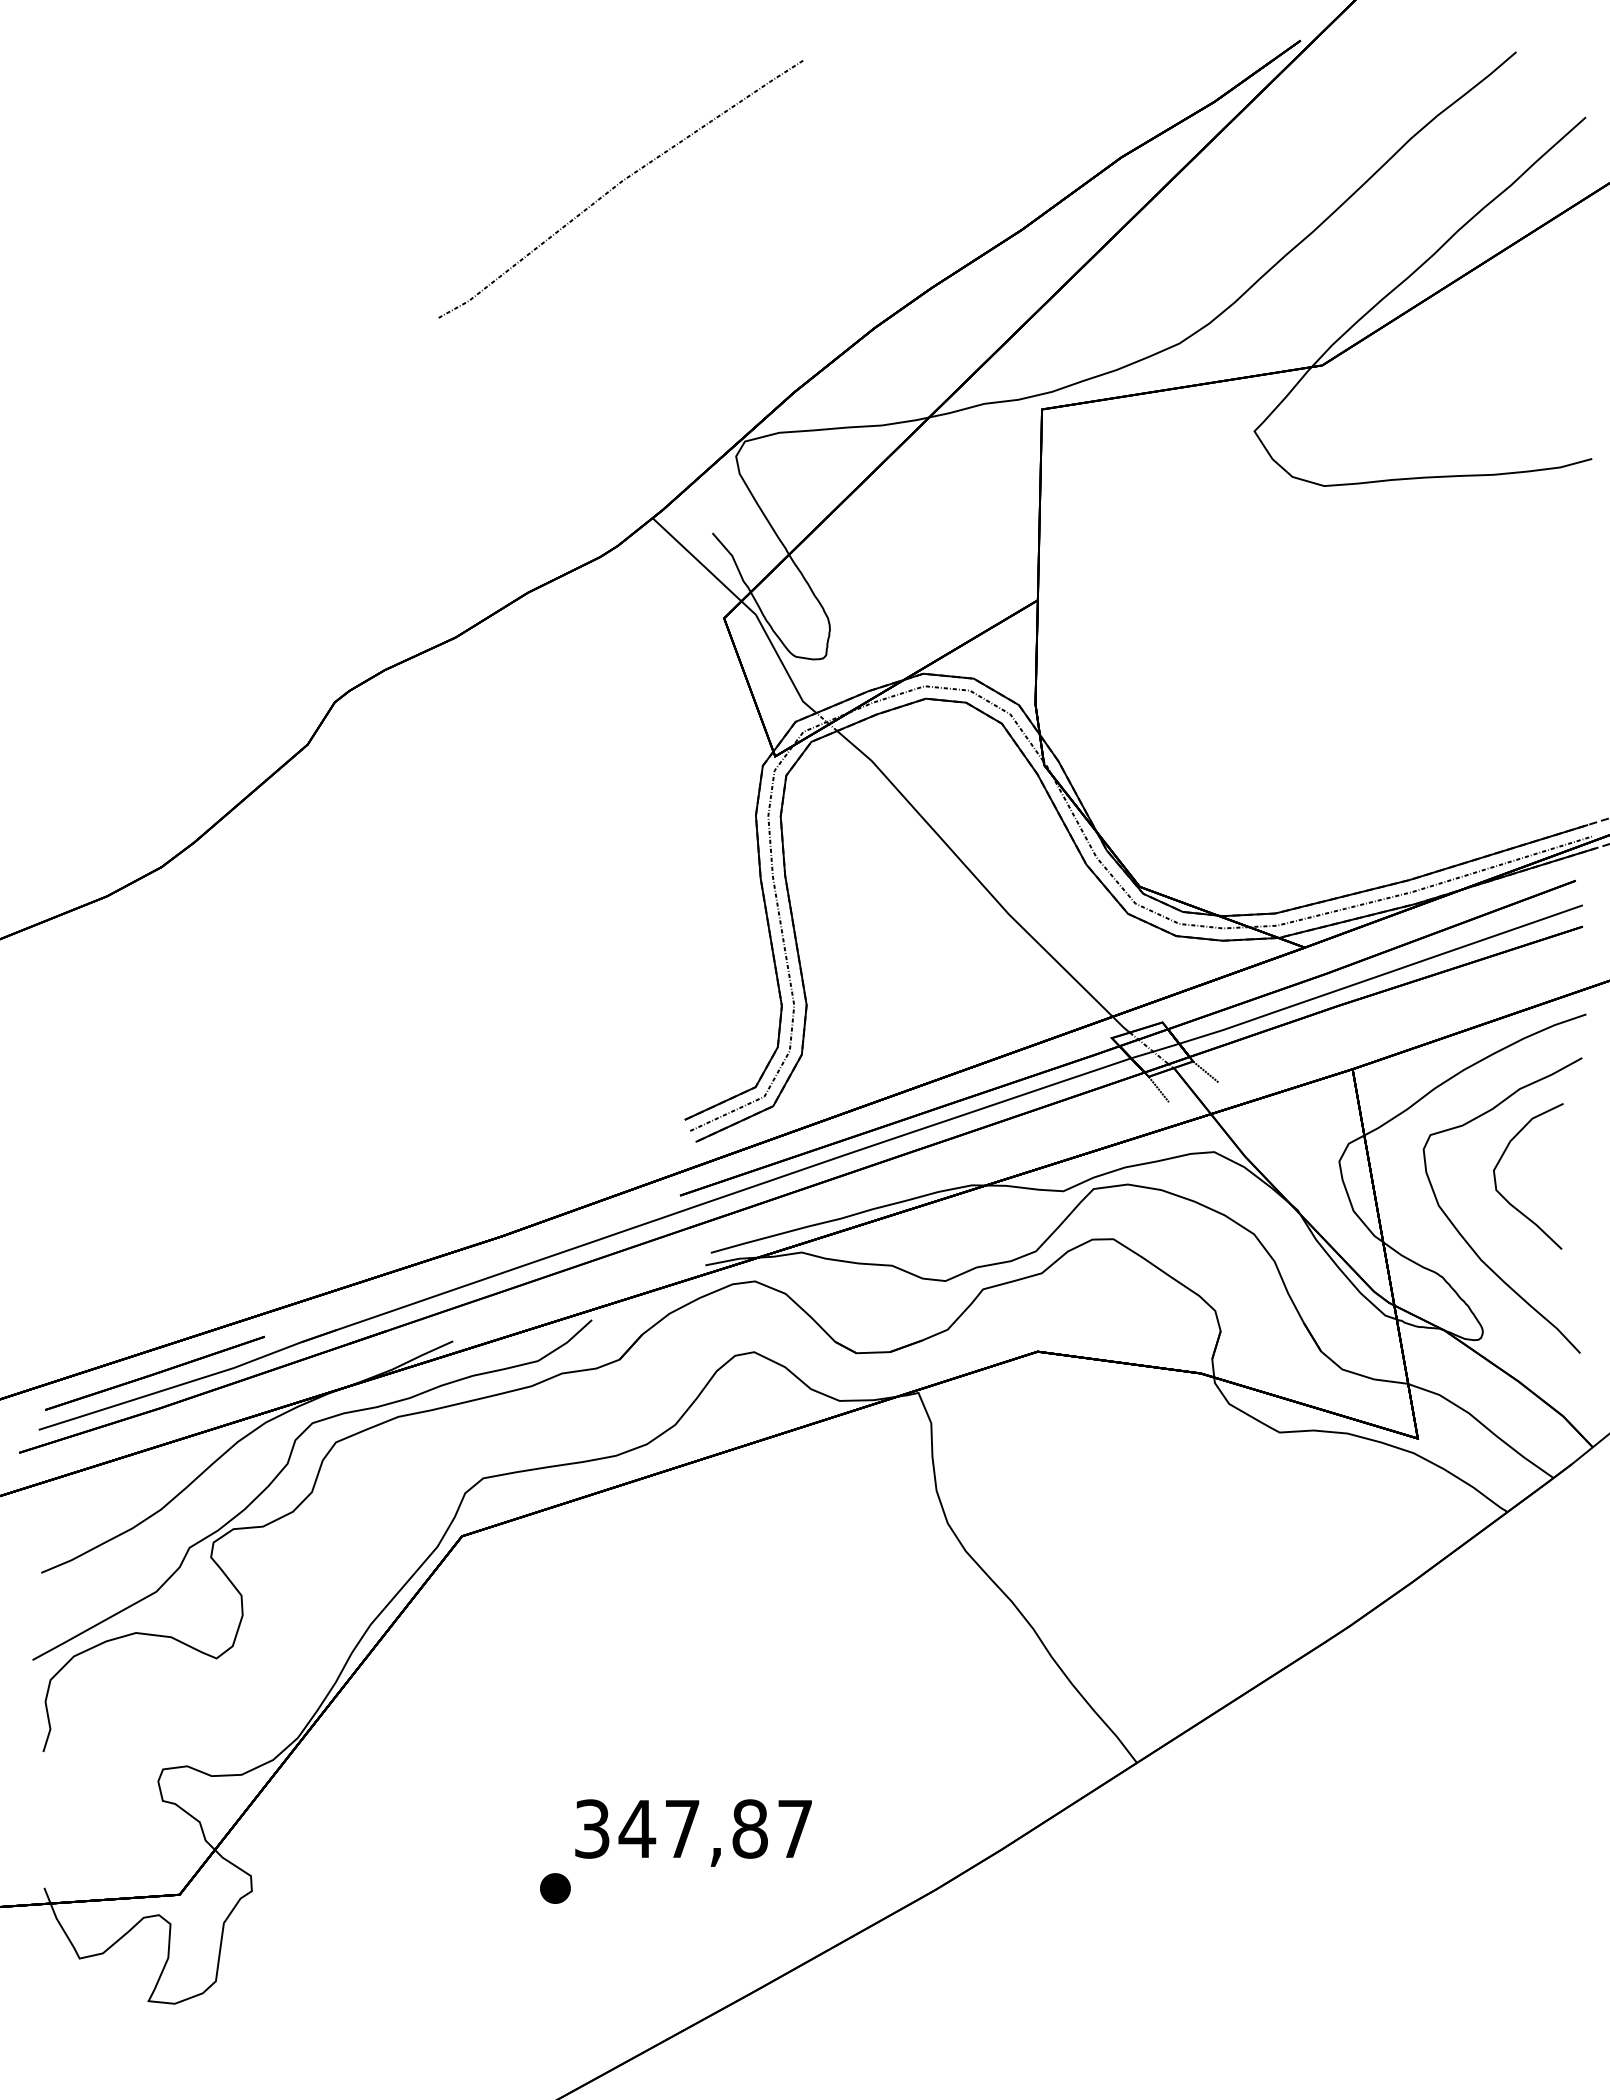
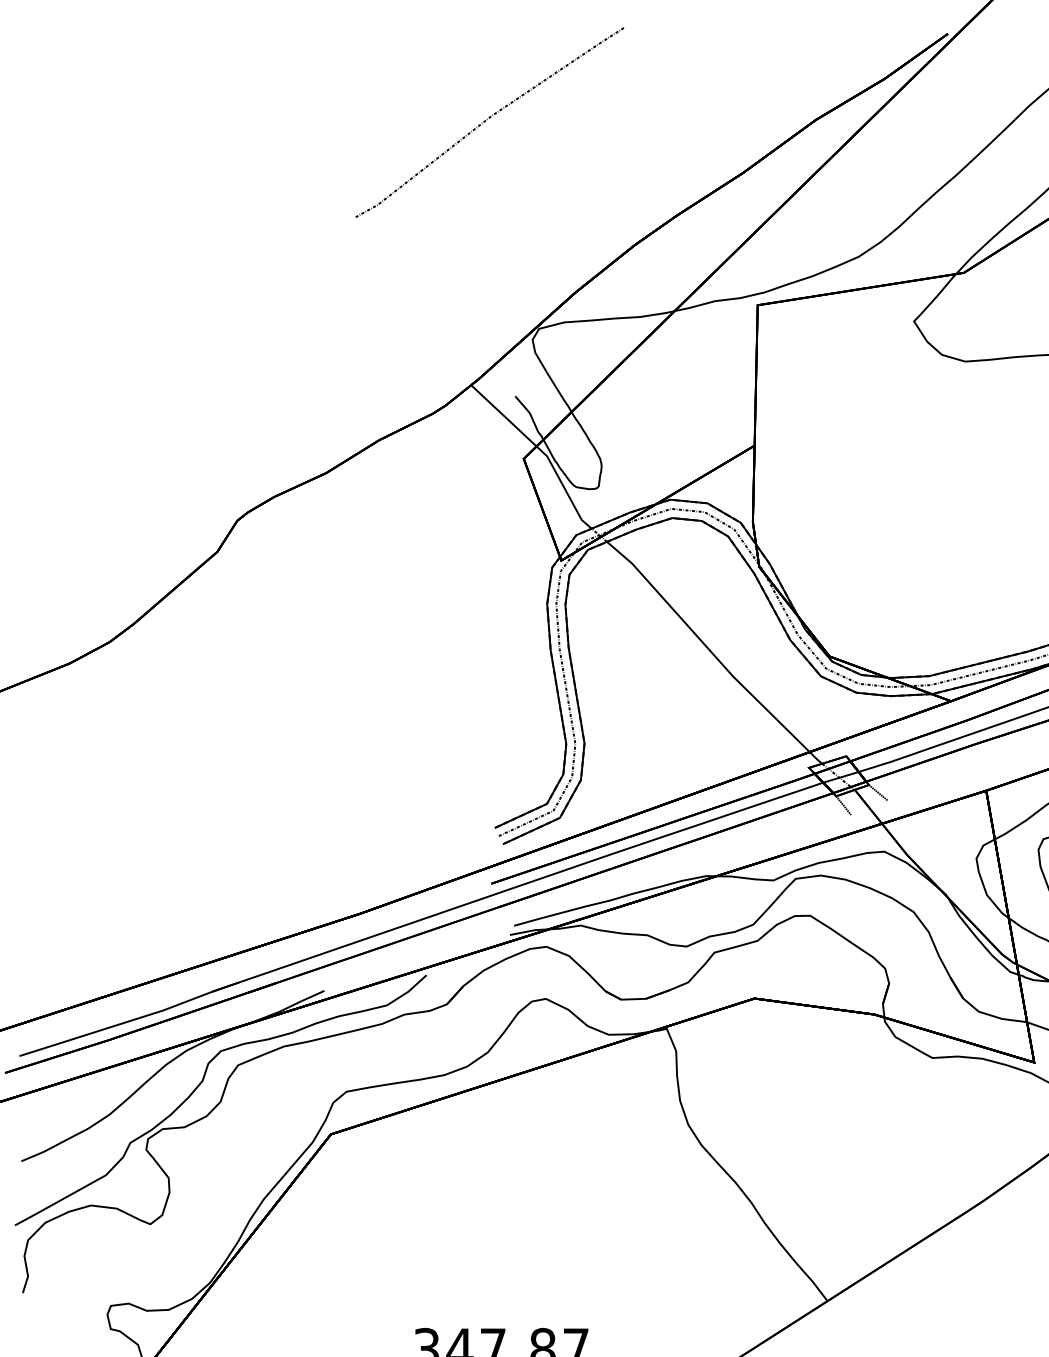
curve: (618, 185) -> (488, 119), moved
line: (155, 1372) -> (105, 1013), removed

